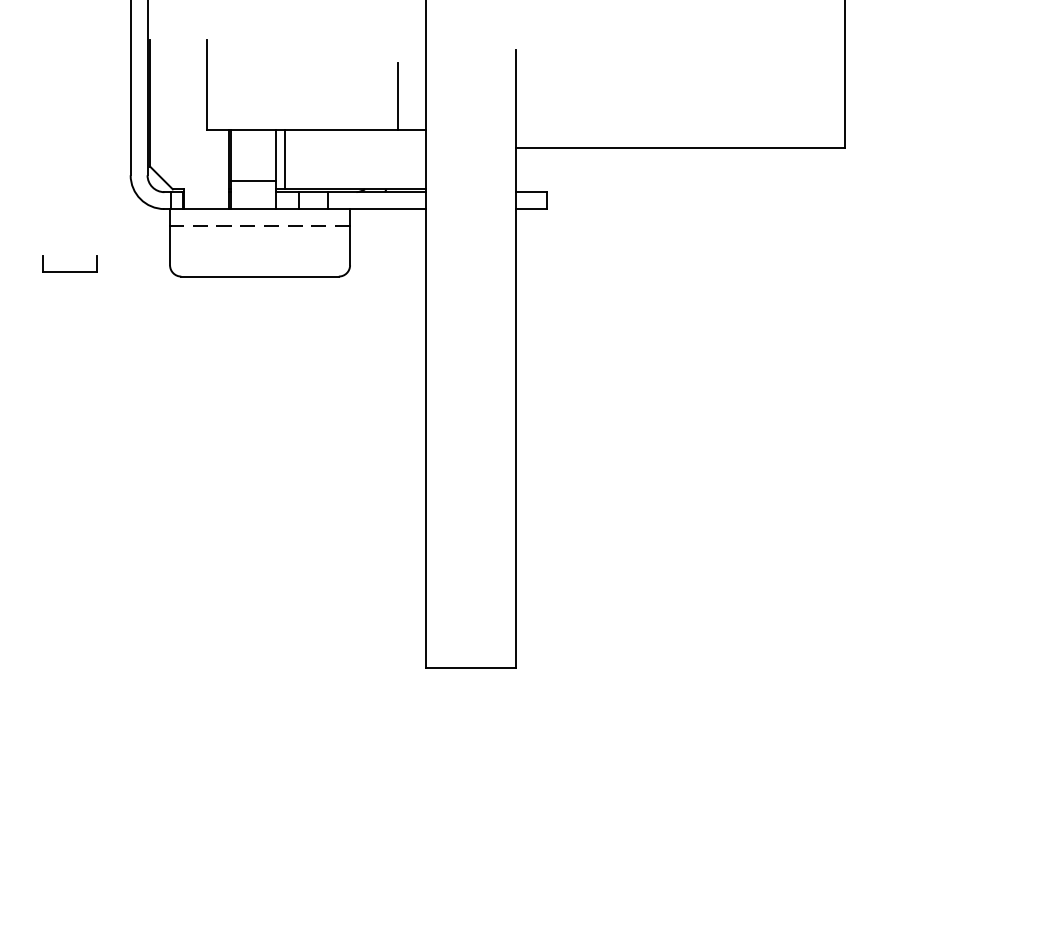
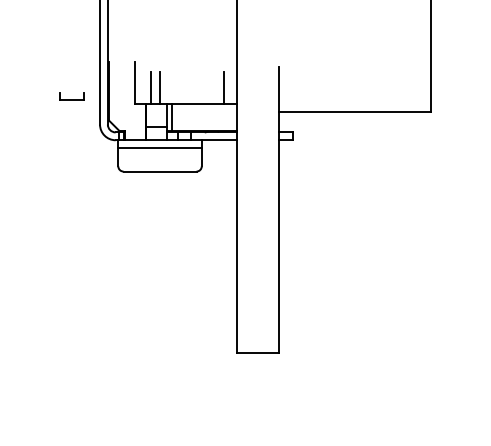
line: (239, 95) -> (150, 87), added
line: (261, 95) -> (160, 87), added
line: (261, 226) -> (160, 148), dashed -> solid
part: (69, 263) -> (71, 96), moved

